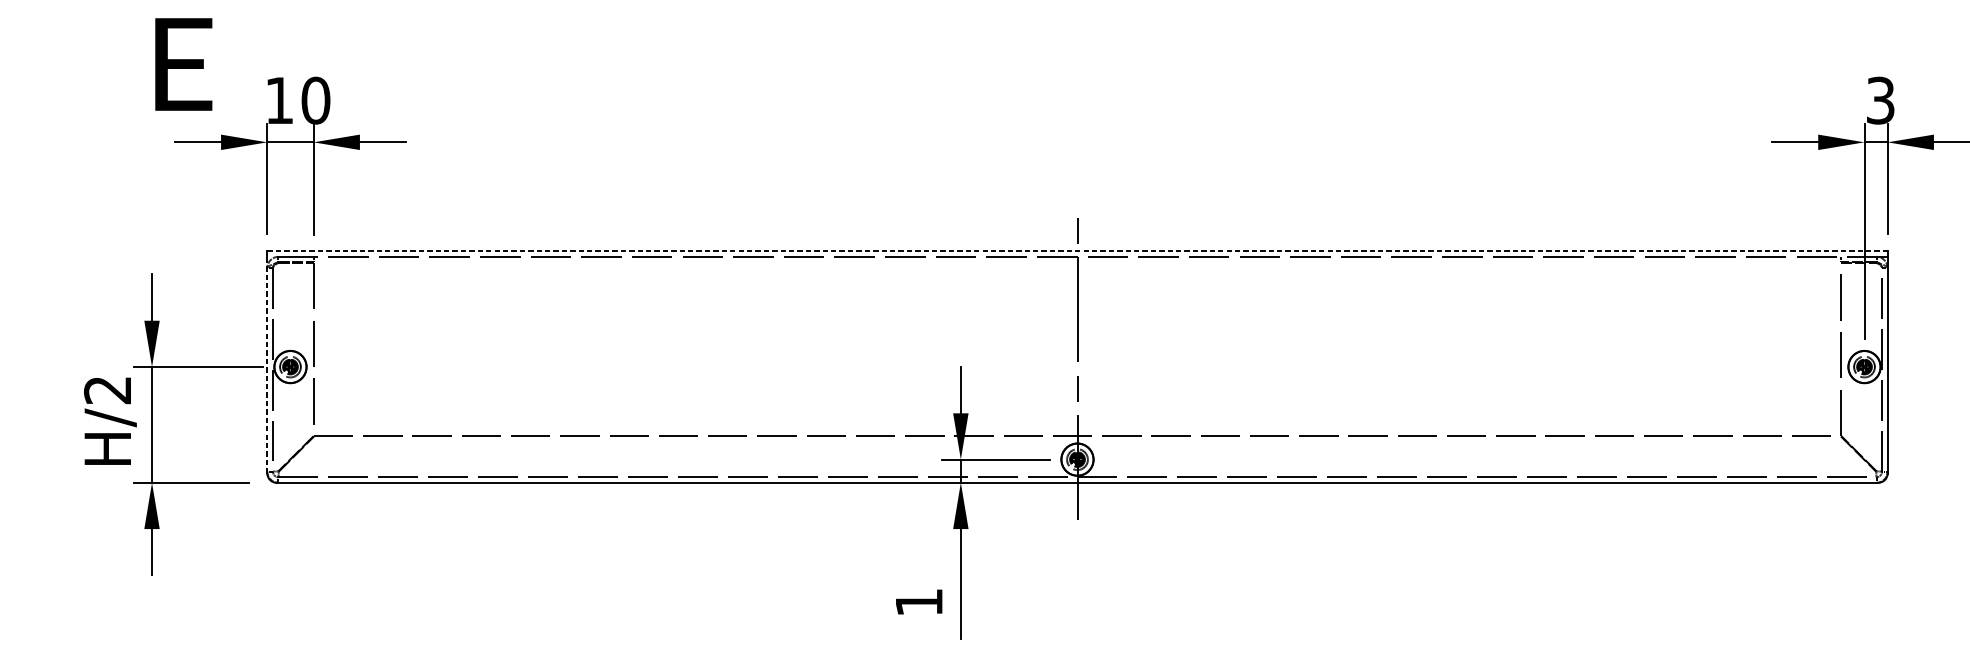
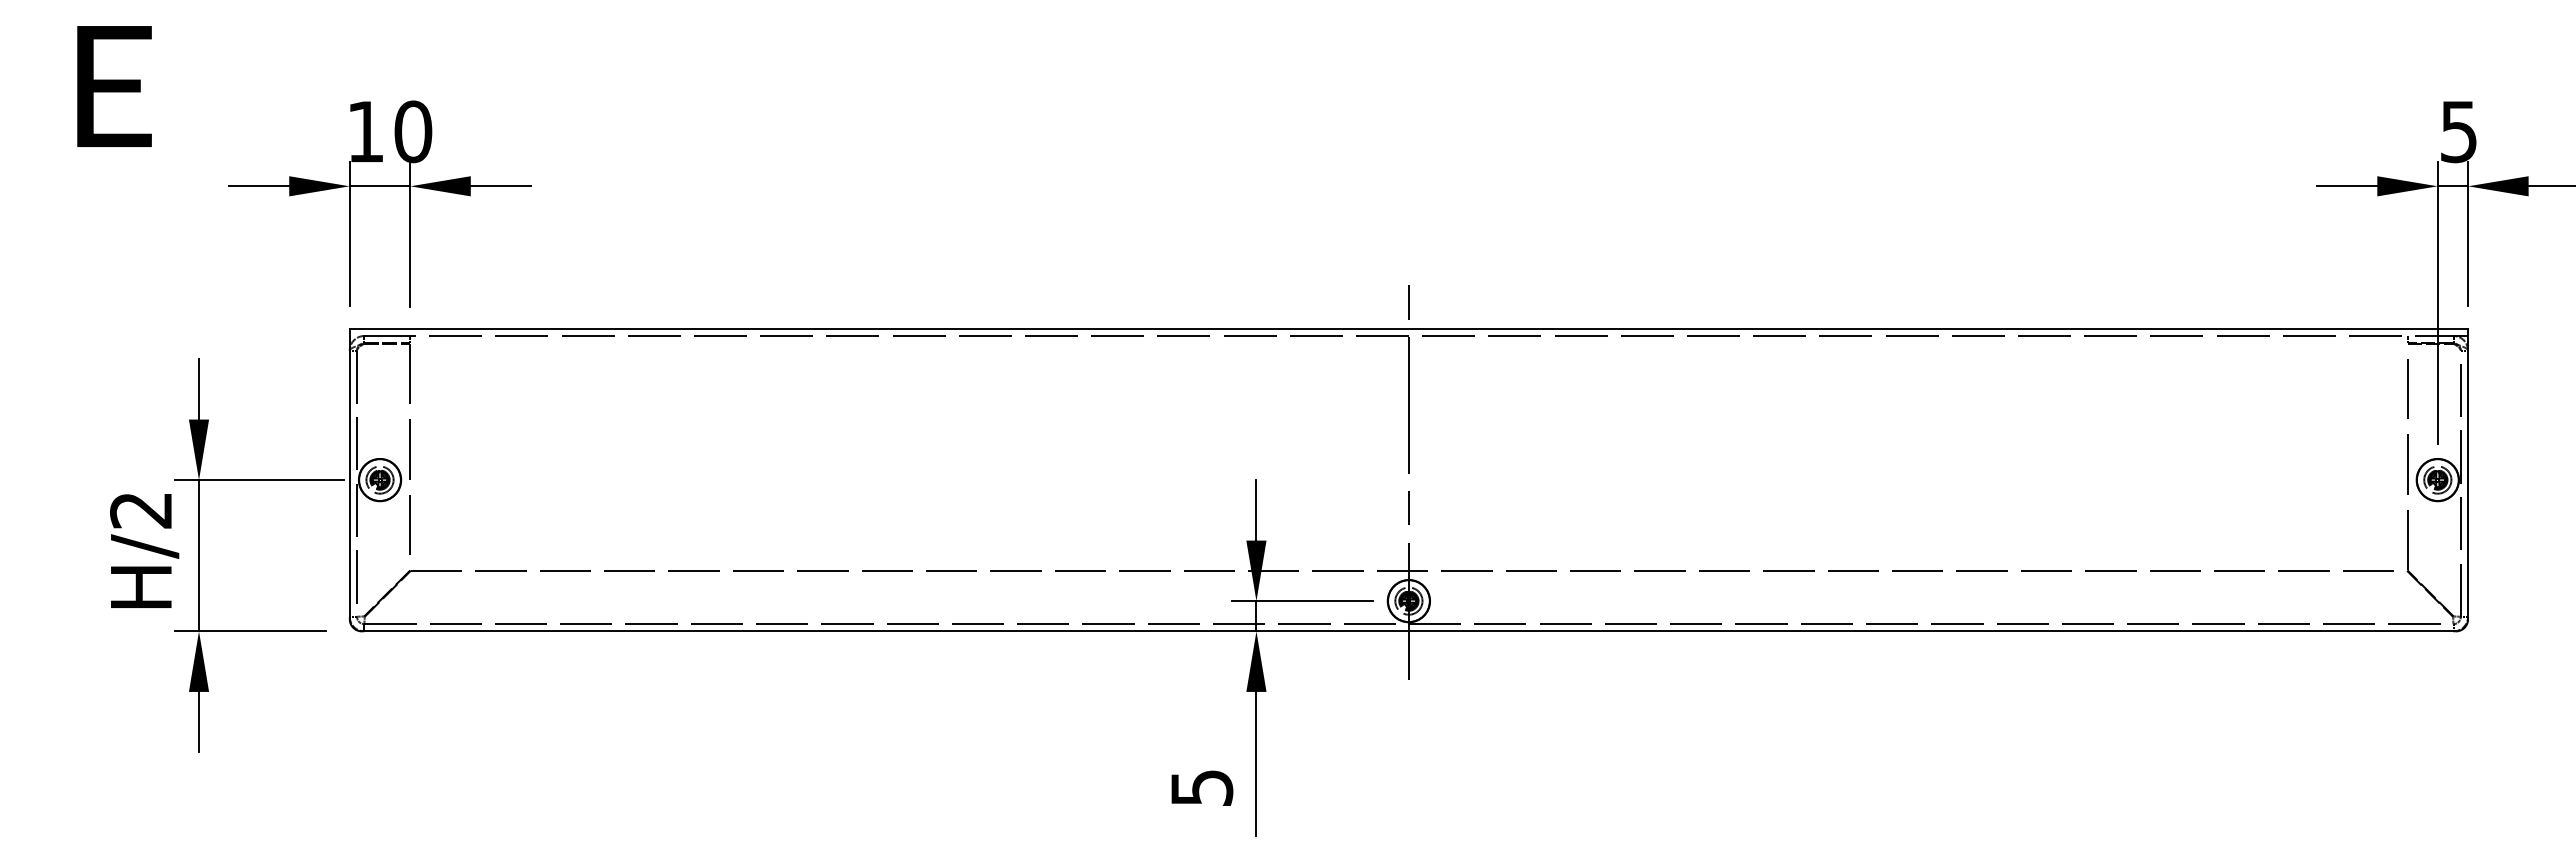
text: (183, 64) -> (114, 86), moved
text: (1880, 100) -> (2458, 131), 3 -> 5
line: (1077, 251) -> (1409, 328), dashed -> solid
line: (267, 367) -> (349, 480), dashed -> solid
text: (919, 602) -> (1202, 787), 1 -> 5

